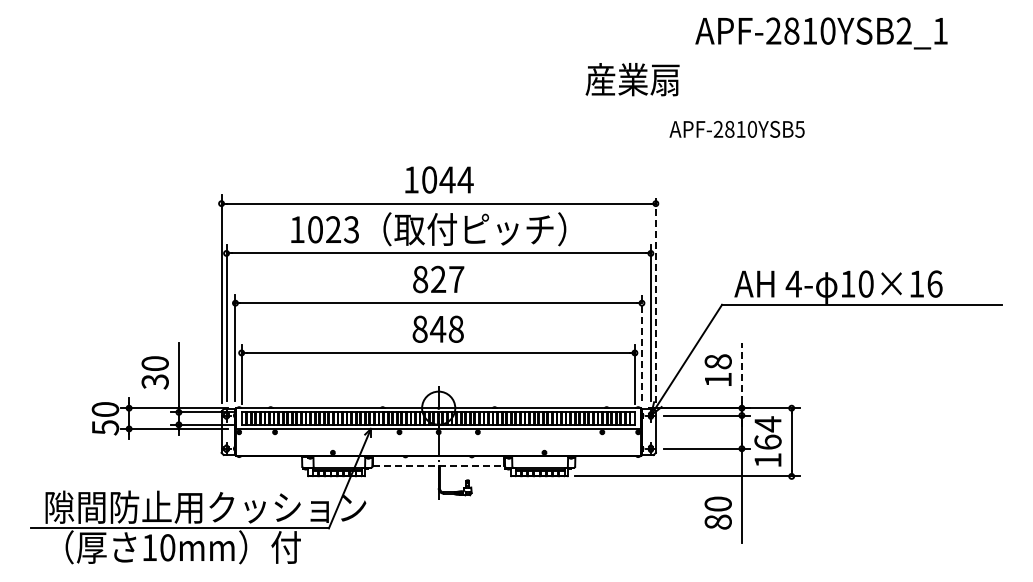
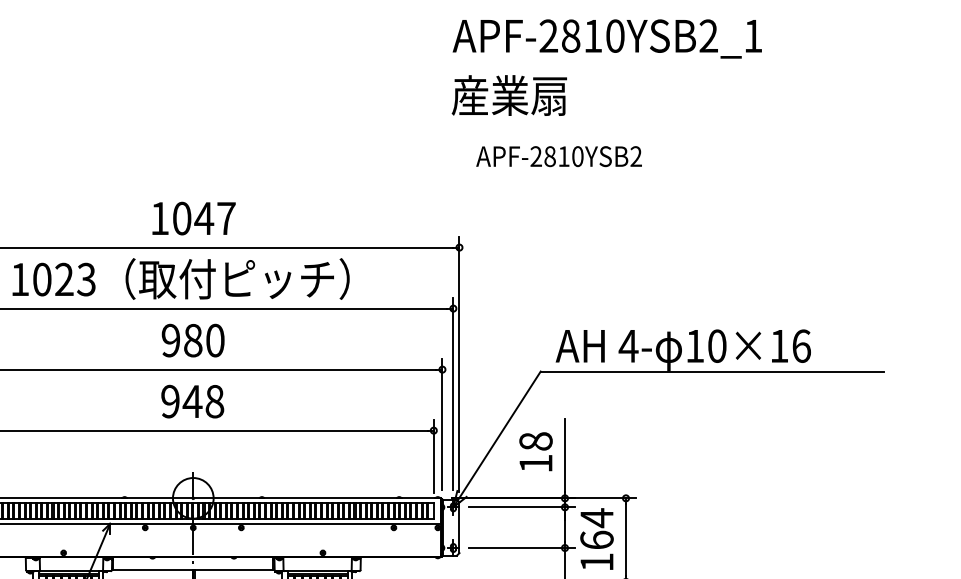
text: (821, 33) -> (607, 39), moved
text: (632, 79) -> (509, 95), moved
text: (799, 128) -> (635, 155), APF-2810YSB5 -> APF-2810YSB2
text: (465, 179) -> (226, 217), 1044 -> 1047
text: (438, 279) -> (193, 340), 827 -> 980
line: (655, 299) -> (459, 365), dashed -> solid
text: (419, 328) -> (169, 400), 848 -> 948
line: (641, 347) -> (441, 423), dashed -> solid
line: (741, 373) -> (564, 455), dashed -> solid
line: (439, 466) -> (194, 569), dashed -> solid

